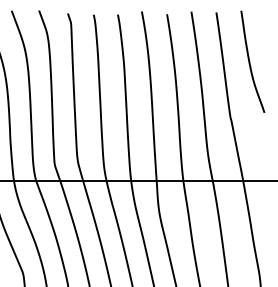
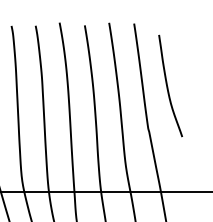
curve: (250, 61) -> (168, 85), moved

